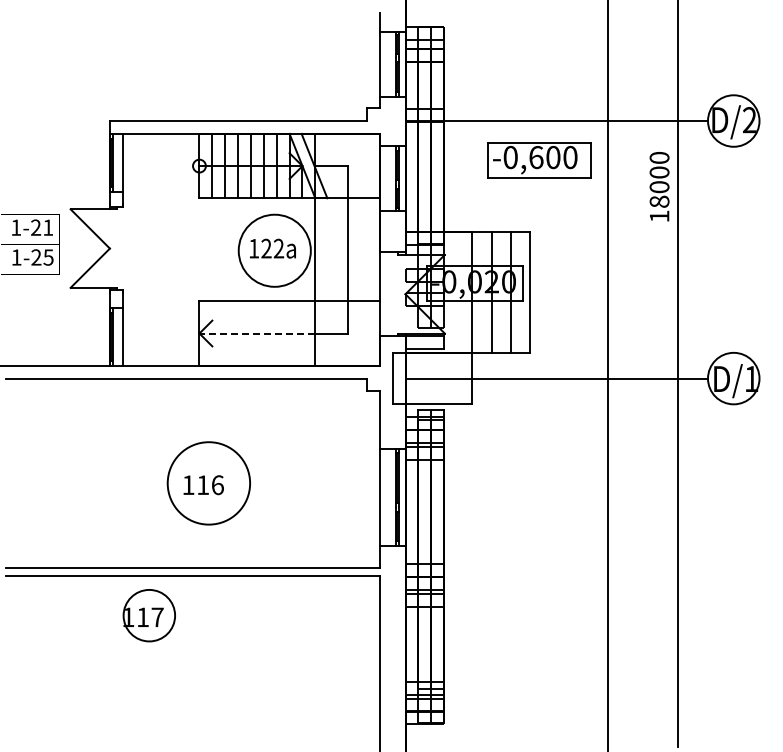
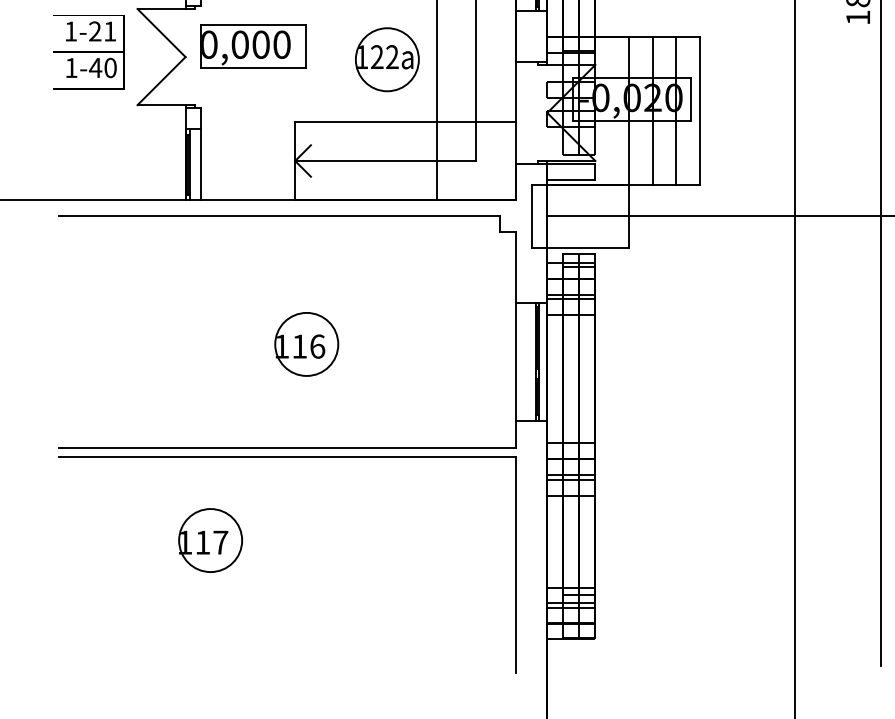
part: (165, 239) -> (253, 45), added
circle: (274, 250) -> (387, 59), size x0.71
text: (41, 257) -> (101, 67), 1-25 -> 1-40
line: (257, 333) -> (366, 160), dashed -> solid
circle: (208, 483) -> (306, 344), size x0.62
part: (148, 615) -> (209, 540), moved

